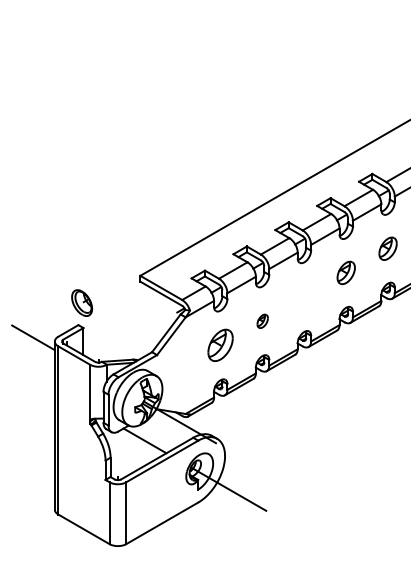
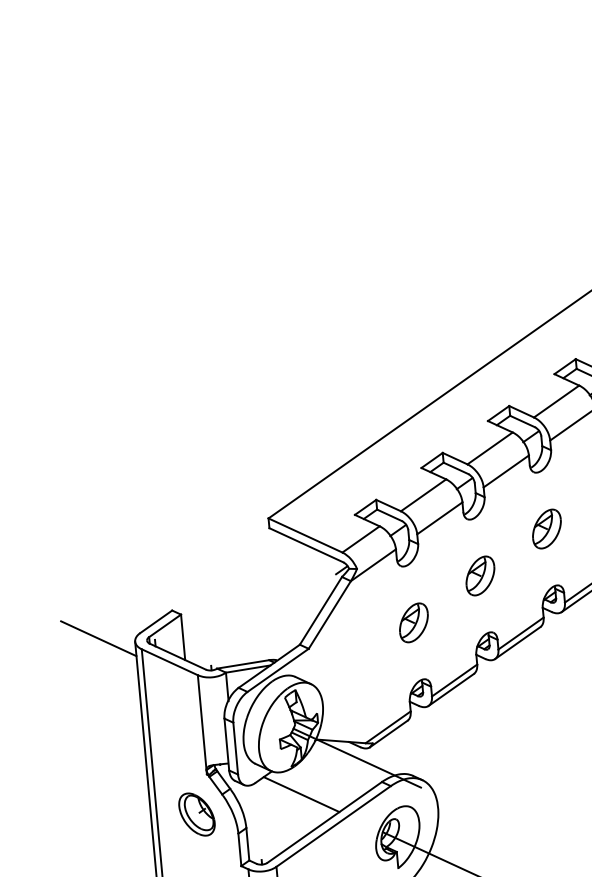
part: (303, 297) -> (545, 529), added
part: (81, 302) -> (195, 813), moved
part: (262, 321) -> (480, 576), size x1.67
part: (220, 345) -> (413, 623), size x0.71

